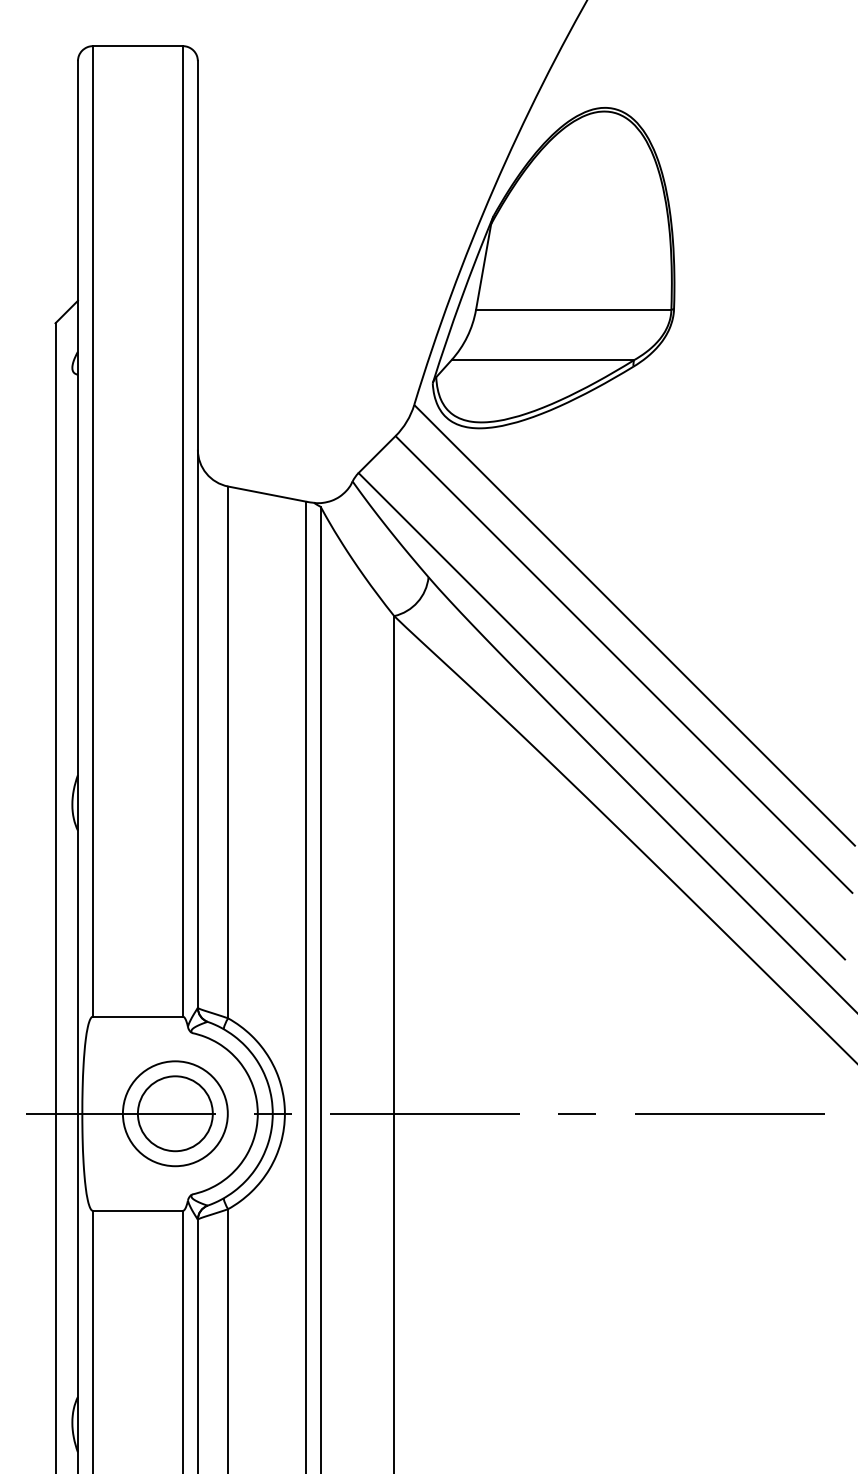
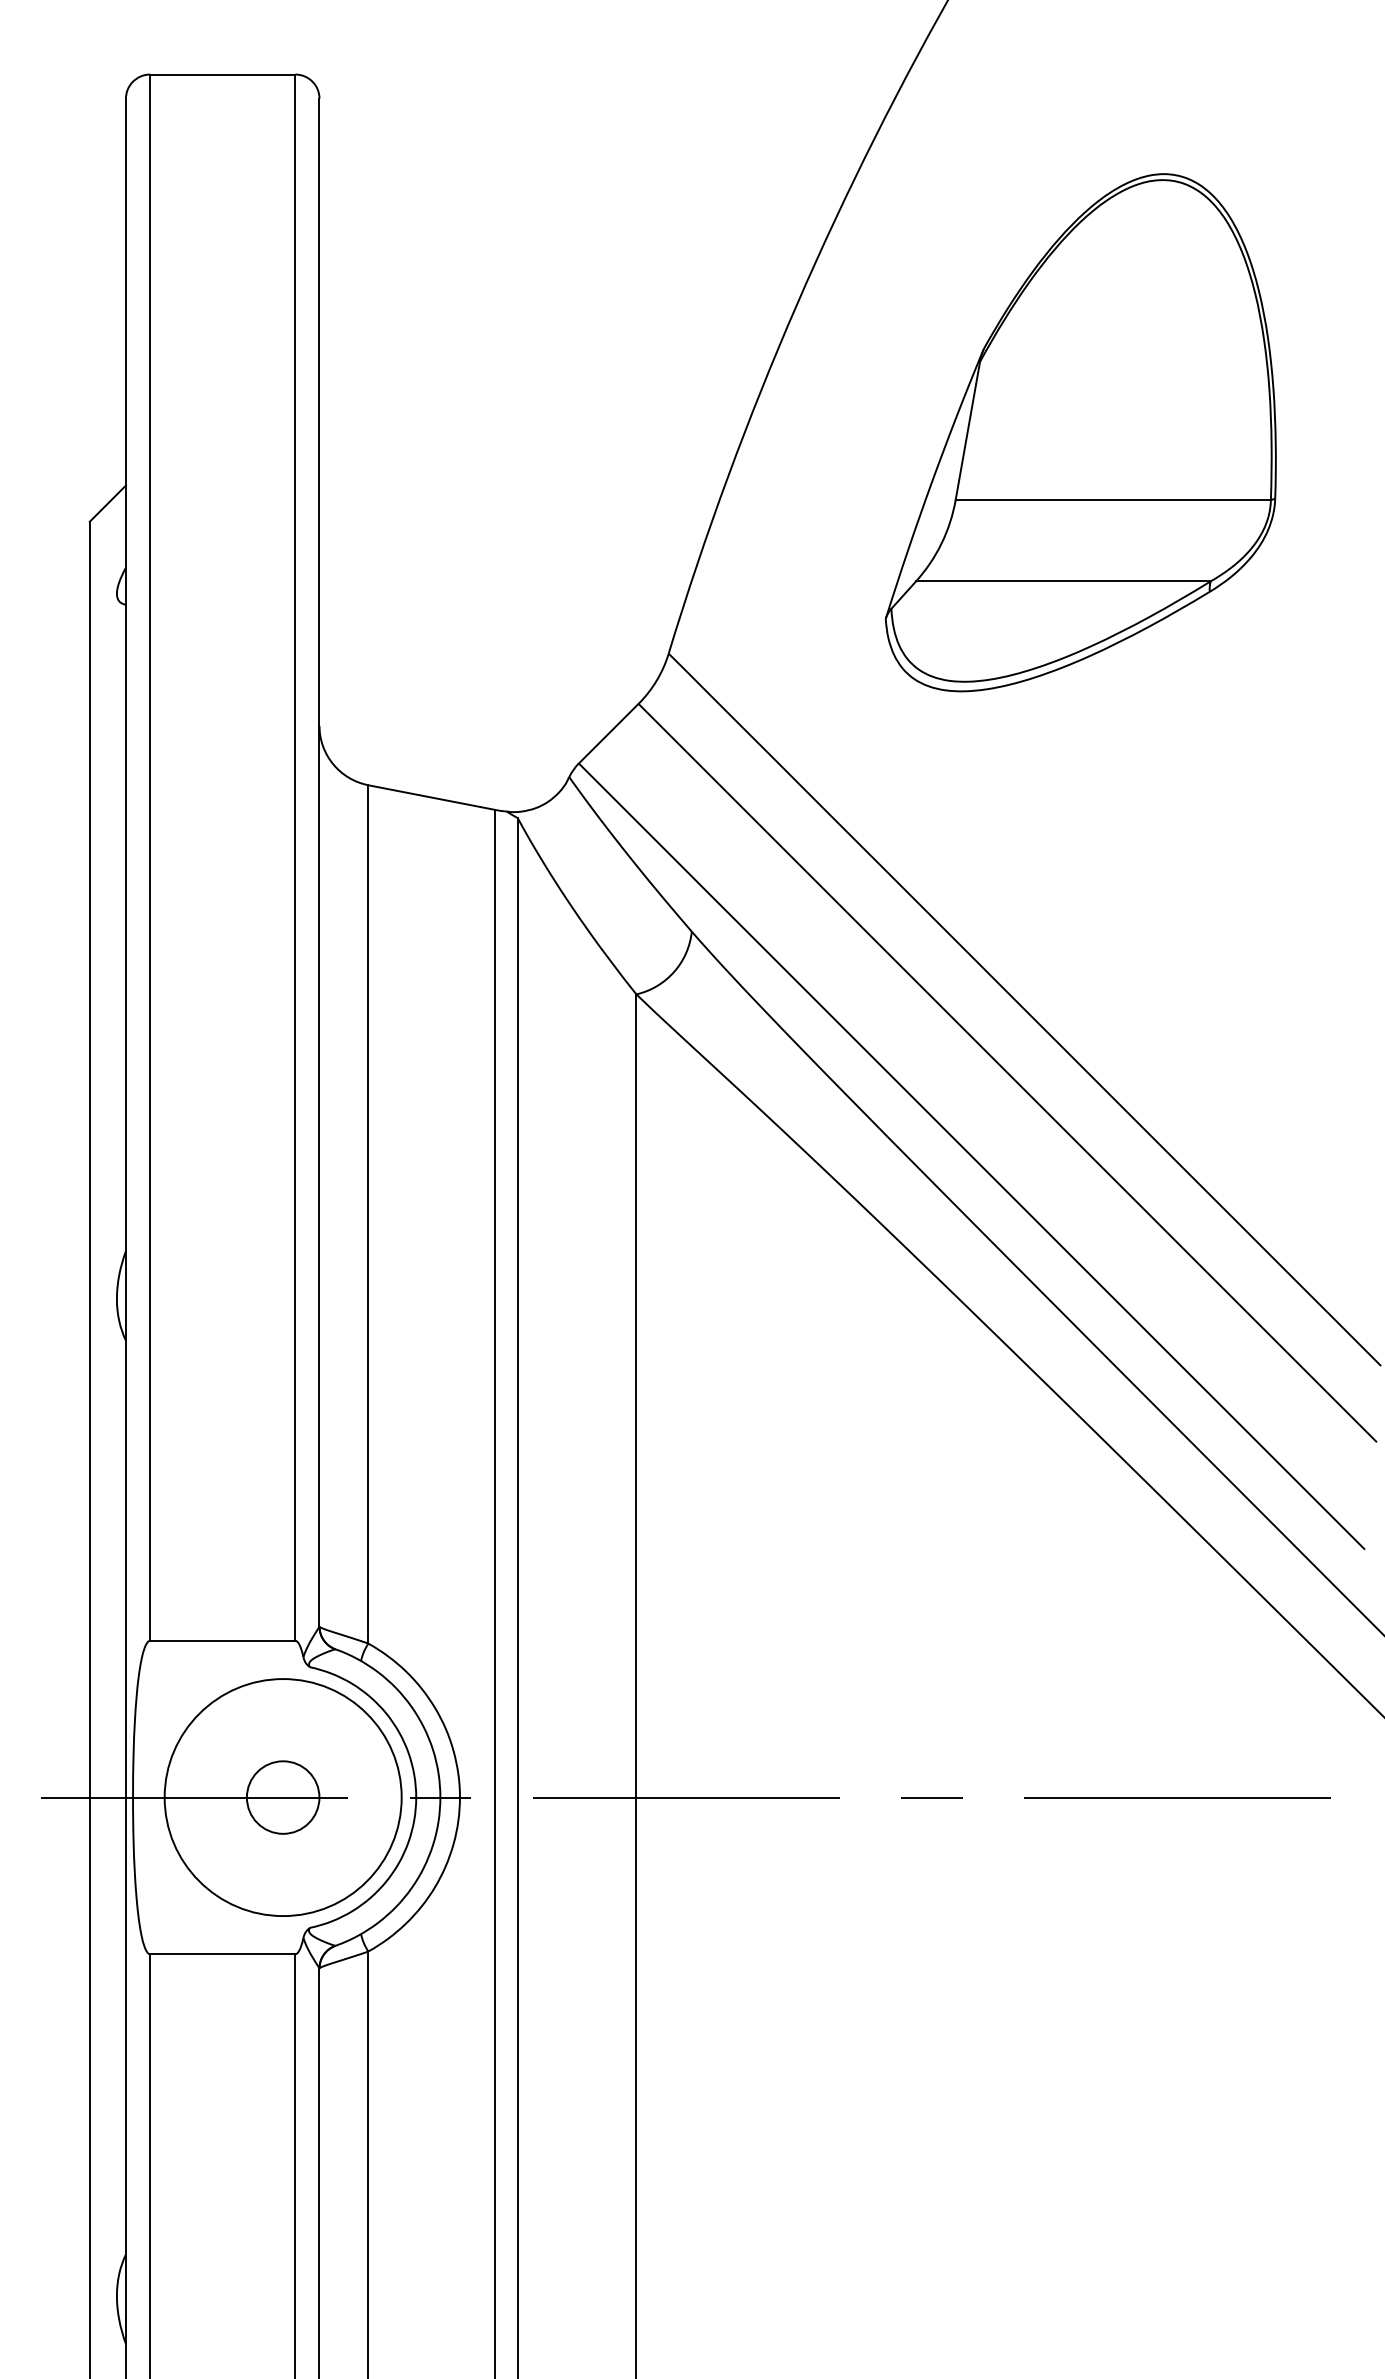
part: (553, 268) -> (1080, 433), moved
circle: (174, 1113) -> (281, 1797), size x0.6
circle: (174, 1113) -> (281, 1797), size x1.4

